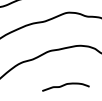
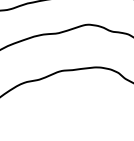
curve: (65, 85) -> (77, 115), removed

